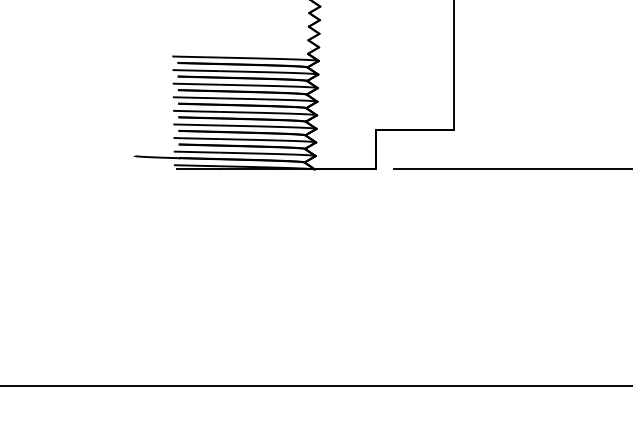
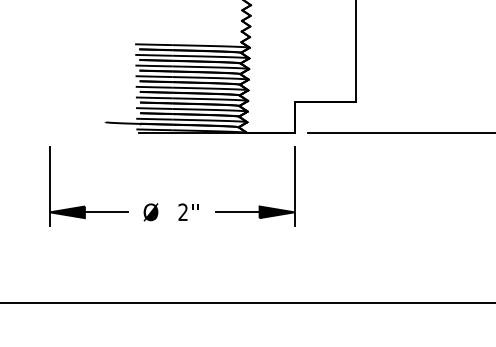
part: (230, 259) -> (180, 203), added

